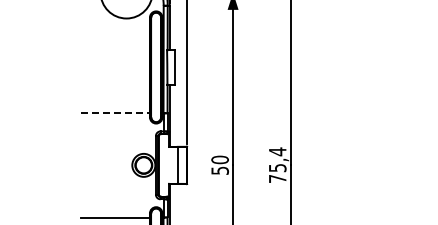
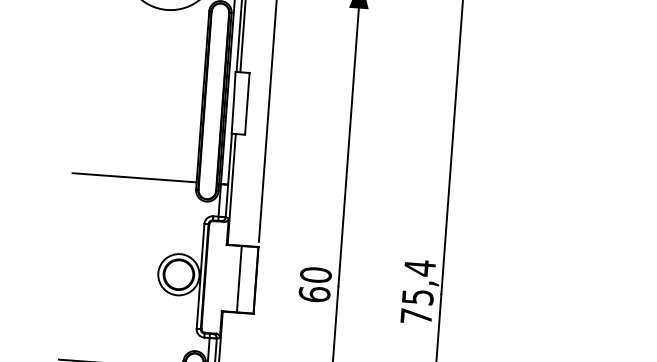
line: (115, 113) -> (135, 178), dashed -> solid
text: (219, 170) -> (313, 293), 50 -> 60

